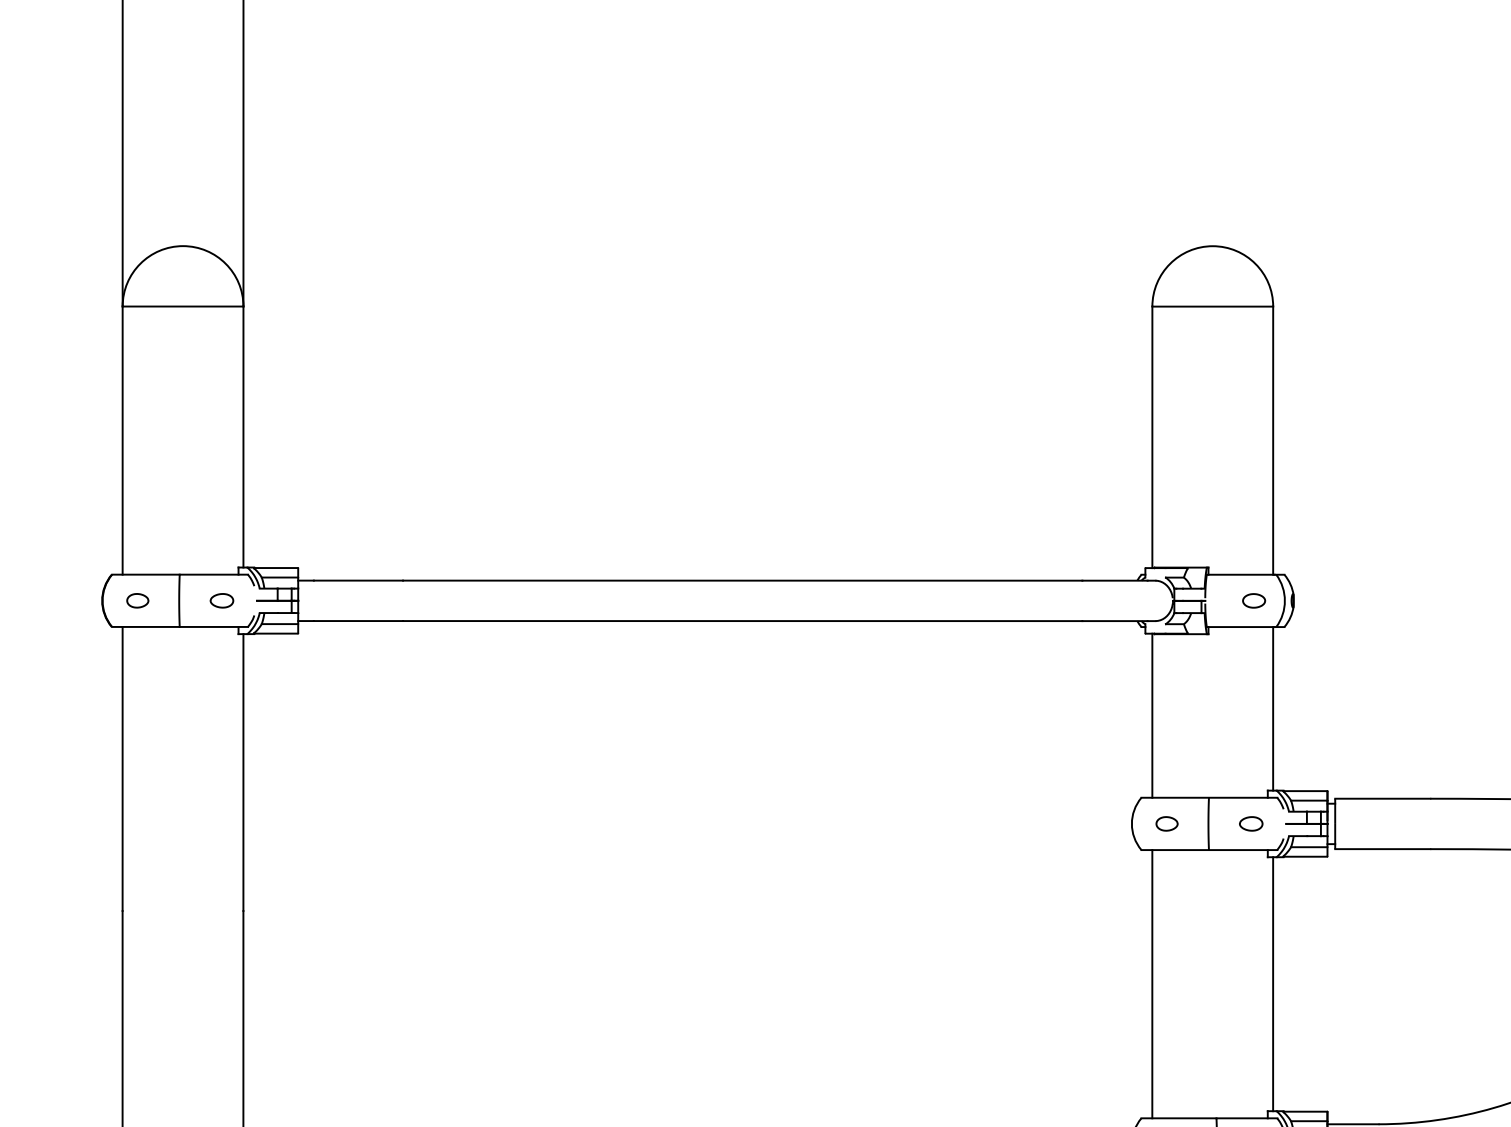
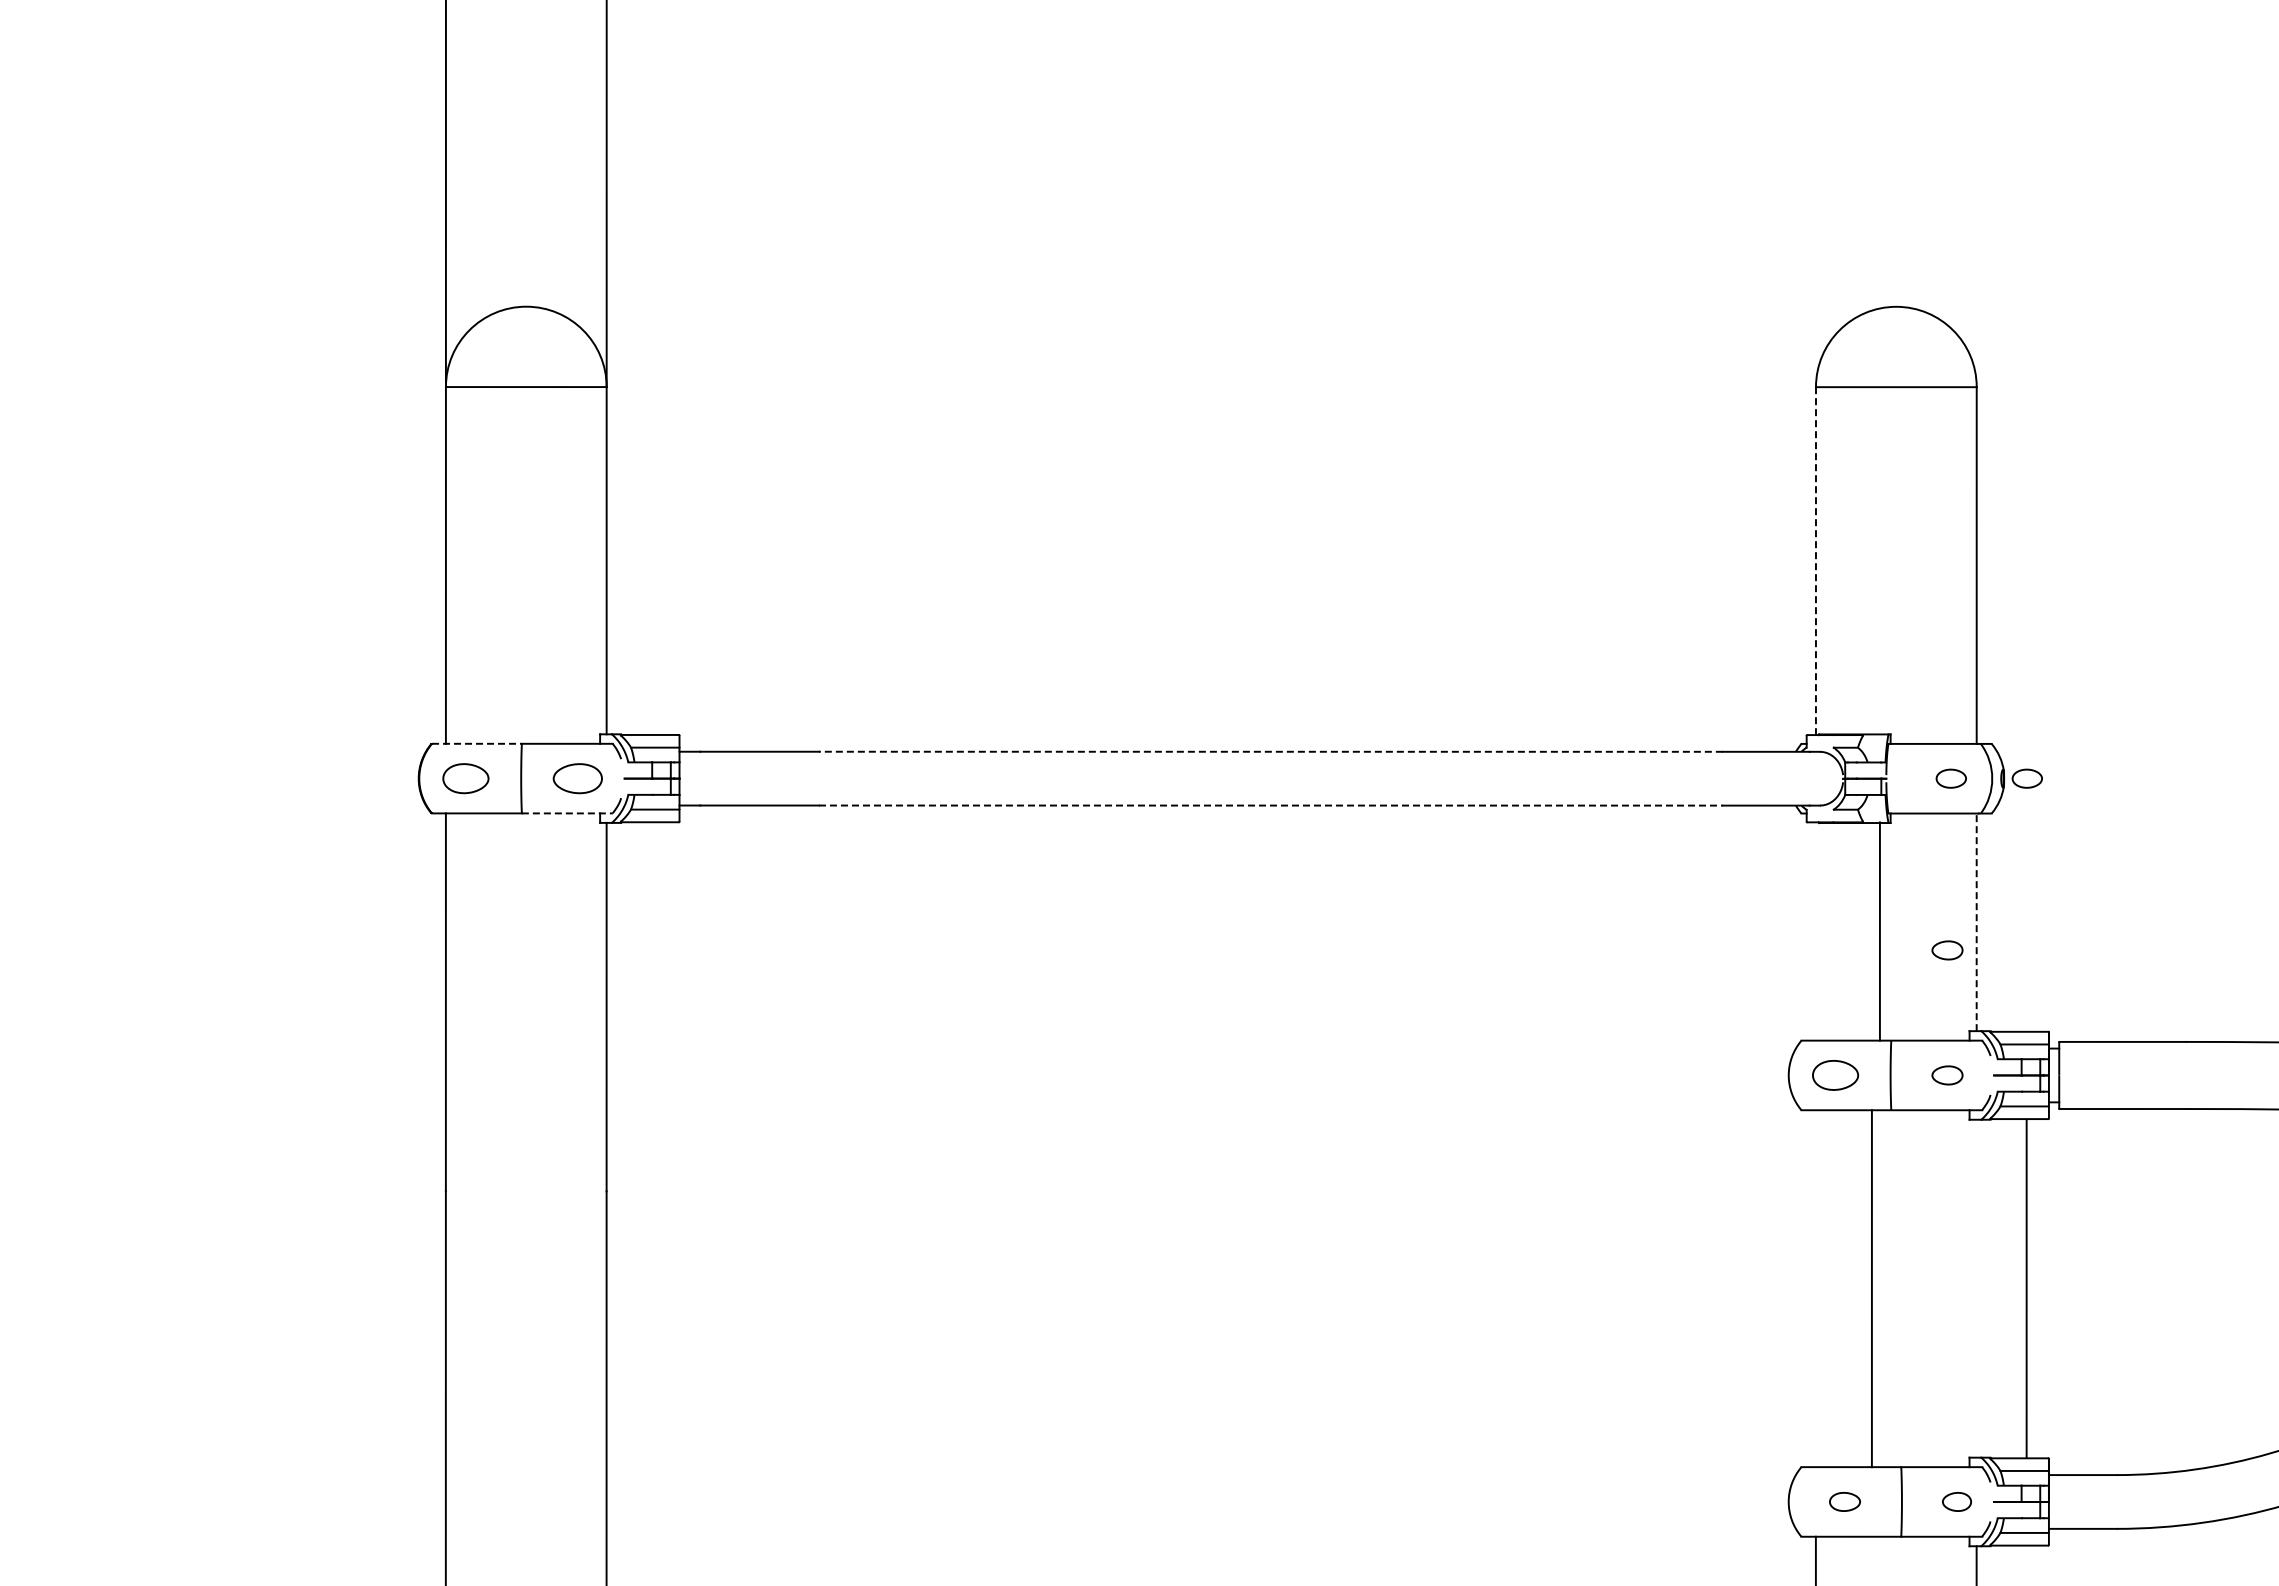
line: (1152, 437) -> (1815, 561), solid -> dashed
line: (145, 574) -> (476, 743), solid -> dashed
line: (742, 580) -> (1270, 751), solid -> dashed
part: (138, 600) -> (466, 778), size x1.6
part: (222, 600) -> (578, 778), size x1.6
part: (1310, 600) -> (2026, 778), added
line: (742, 621) -> (1270, 805), solid -> dashed
line: (214, 627) -> (567, 813), solid -> dashed
line: (1273, 708) -> (1976, 922), solid -> dashed
line: (1152, 715) -> (1879, 931), moved
part: (1251, 730) -> (1947, 950), added
part: (1167, 823) -> (1835, 1075), size x1.6
line: (1152, 984) -> (1871, 1288), moved
line: (1273, 984) -> (2026, 1288), moved

